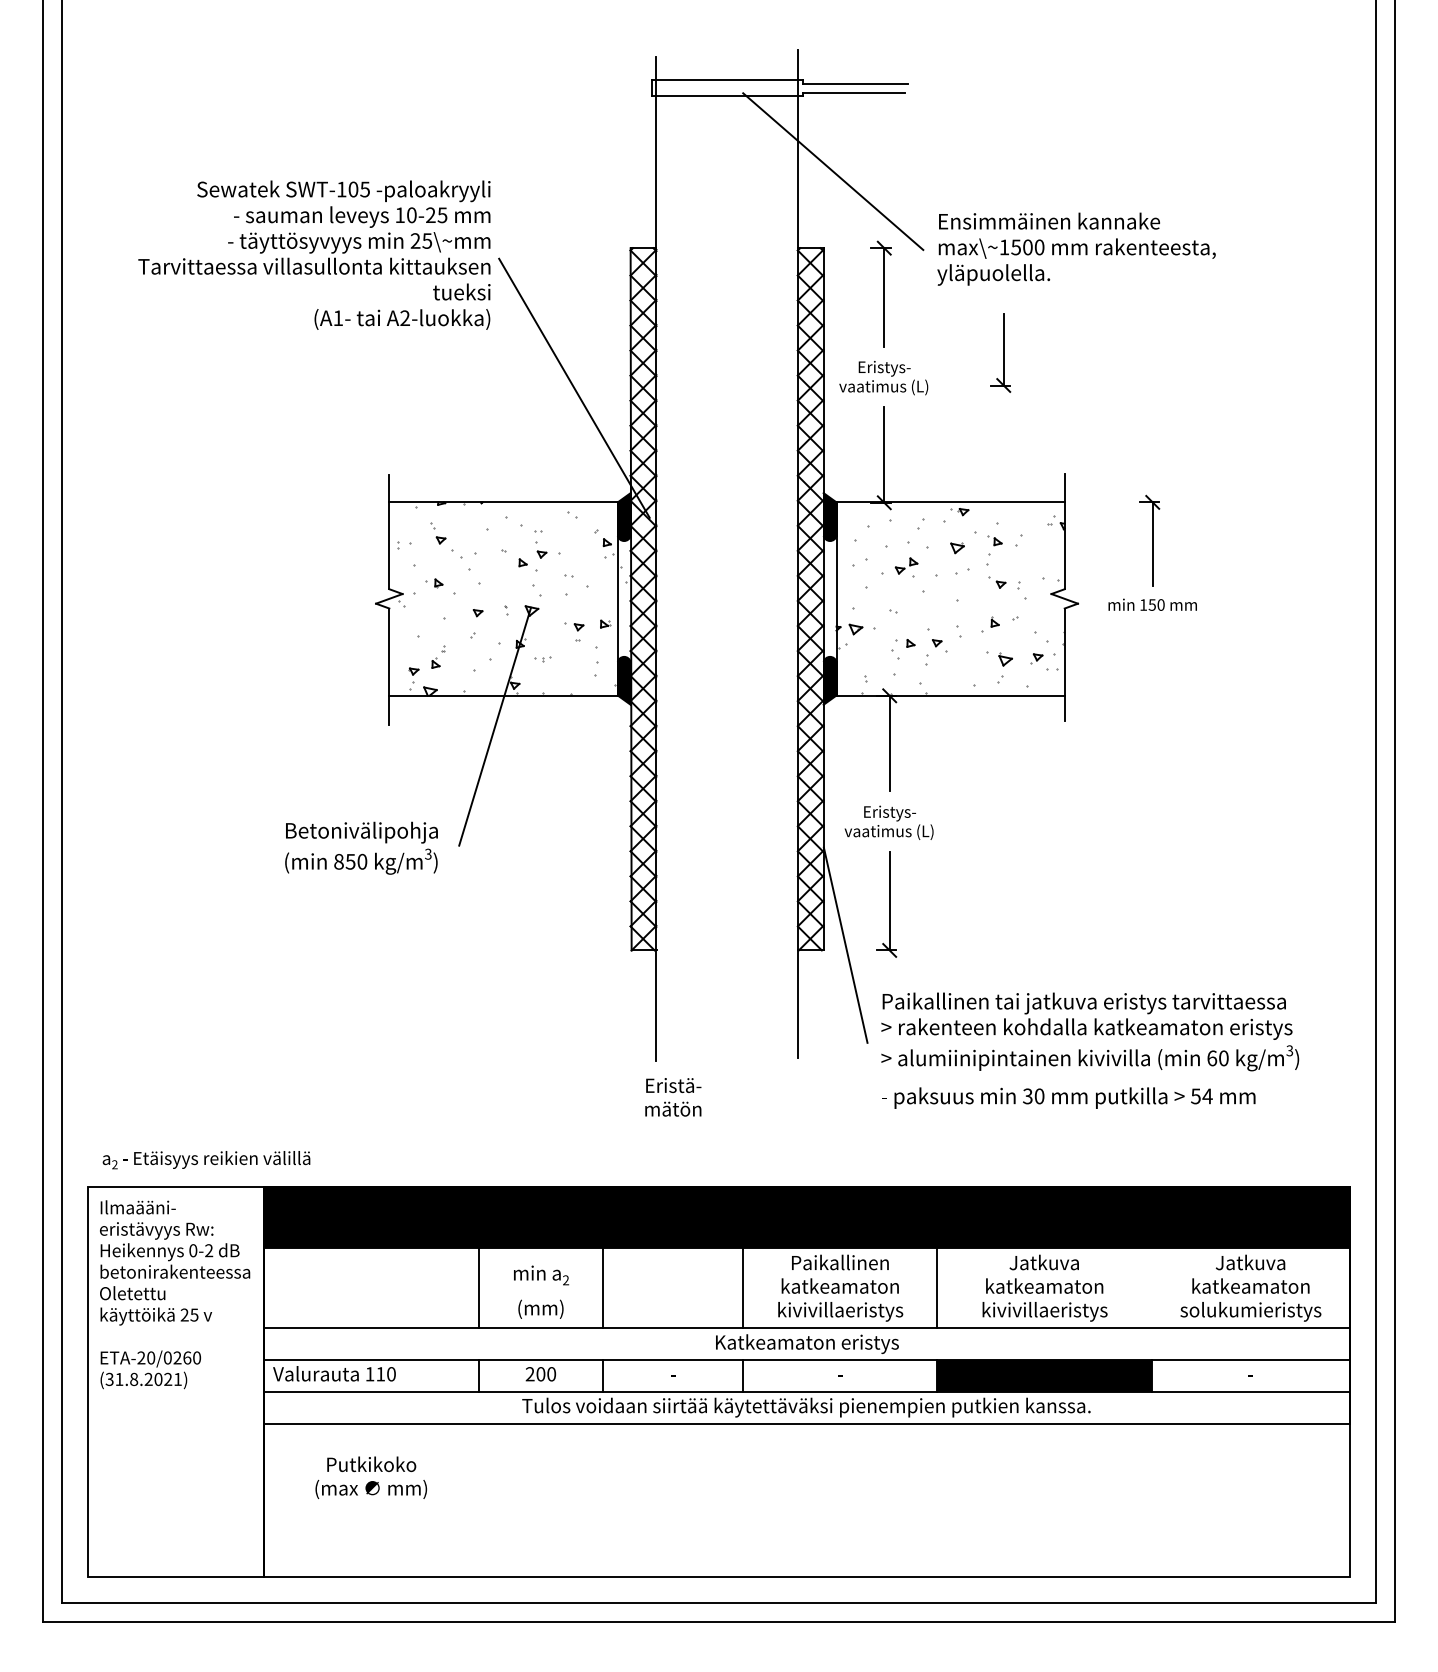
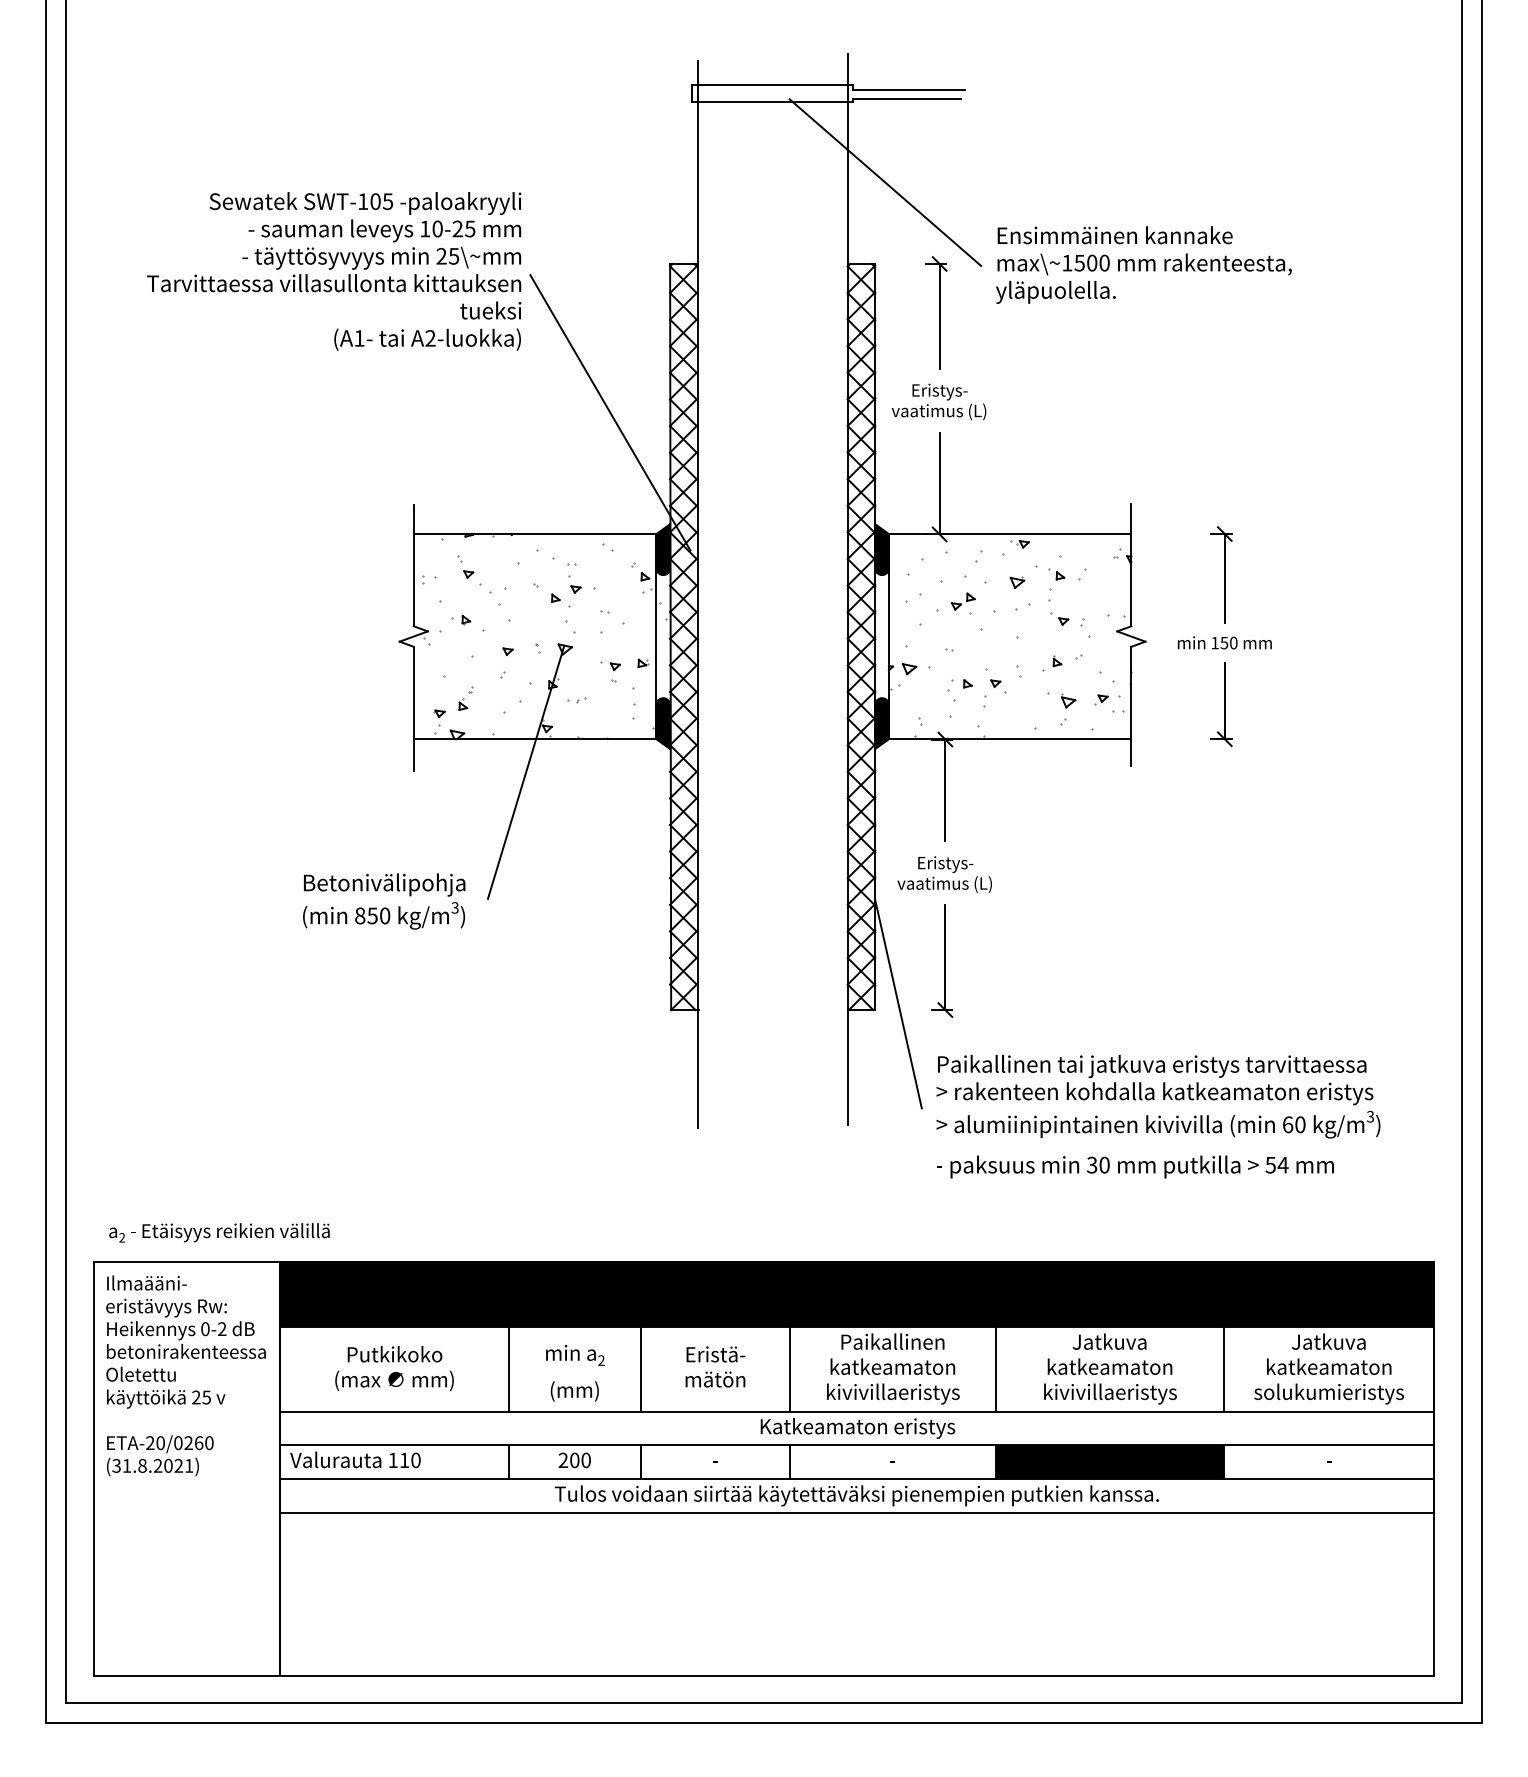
part: (1000, 352) -> (1221, 704), moved
text: (673, 1097) -> (715, 1367), moved
line: (1151, 1288) -> (1223, 1369), added
text: (370, 1477) -> (393, 1368), moved

